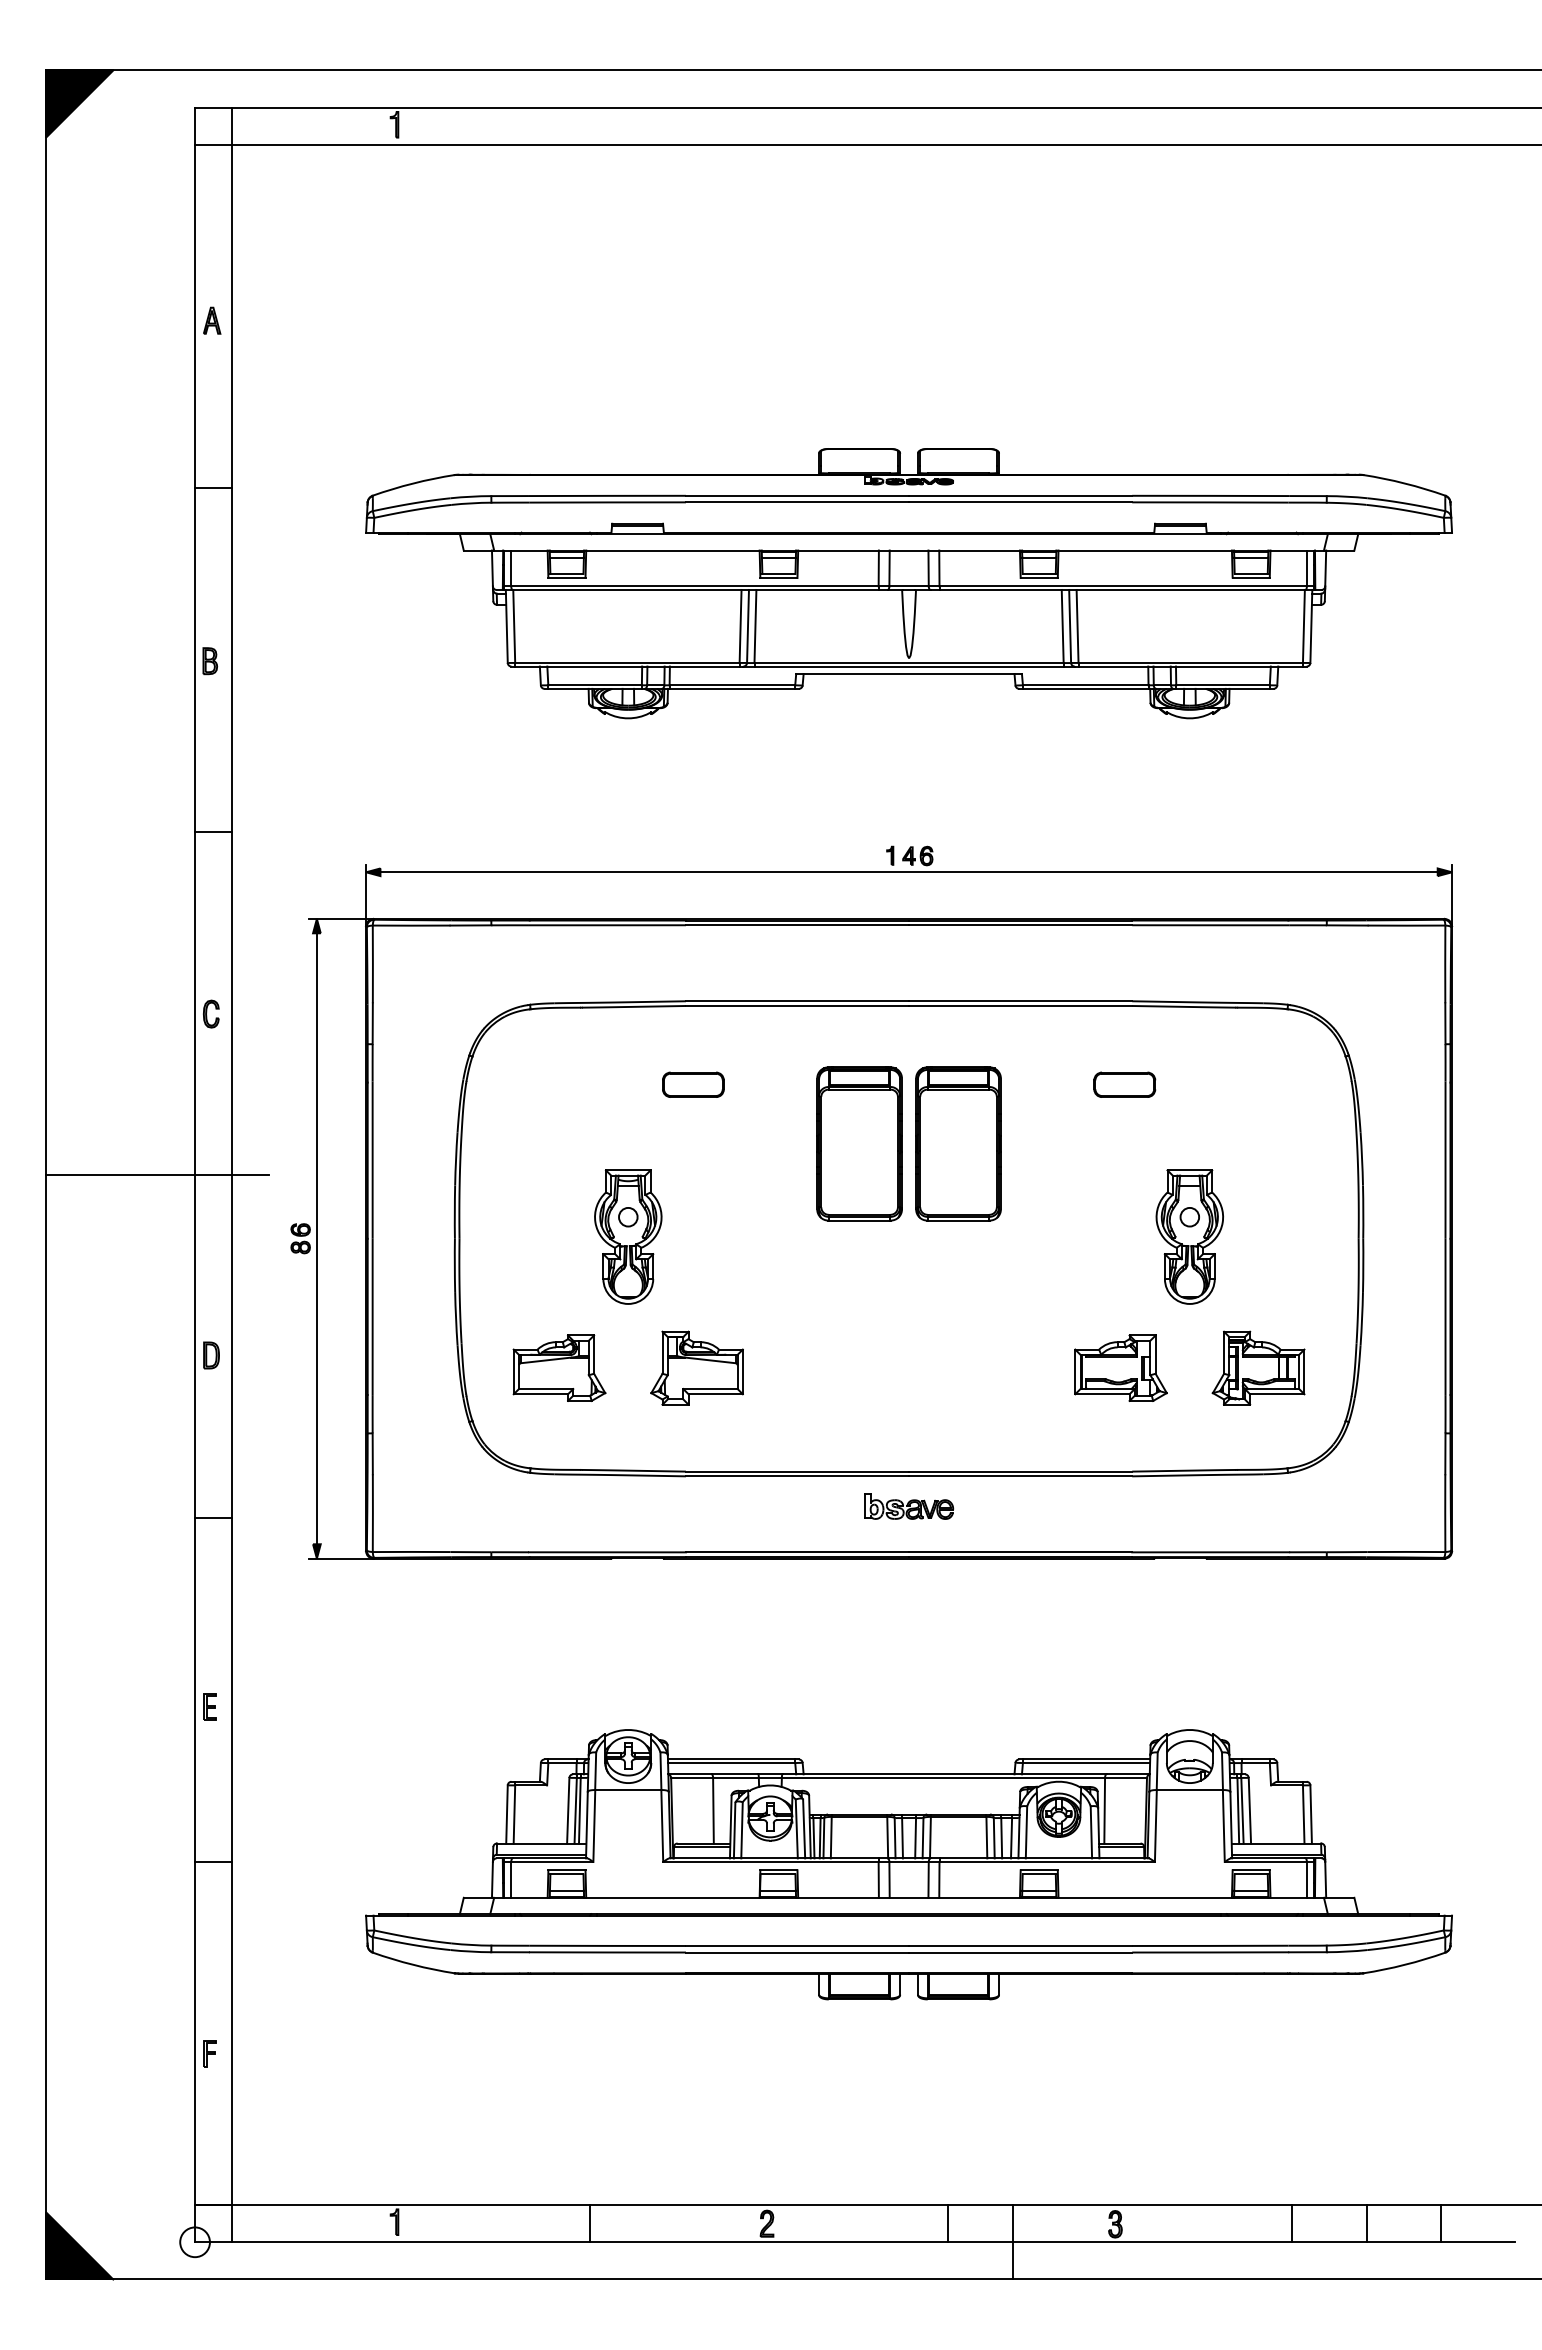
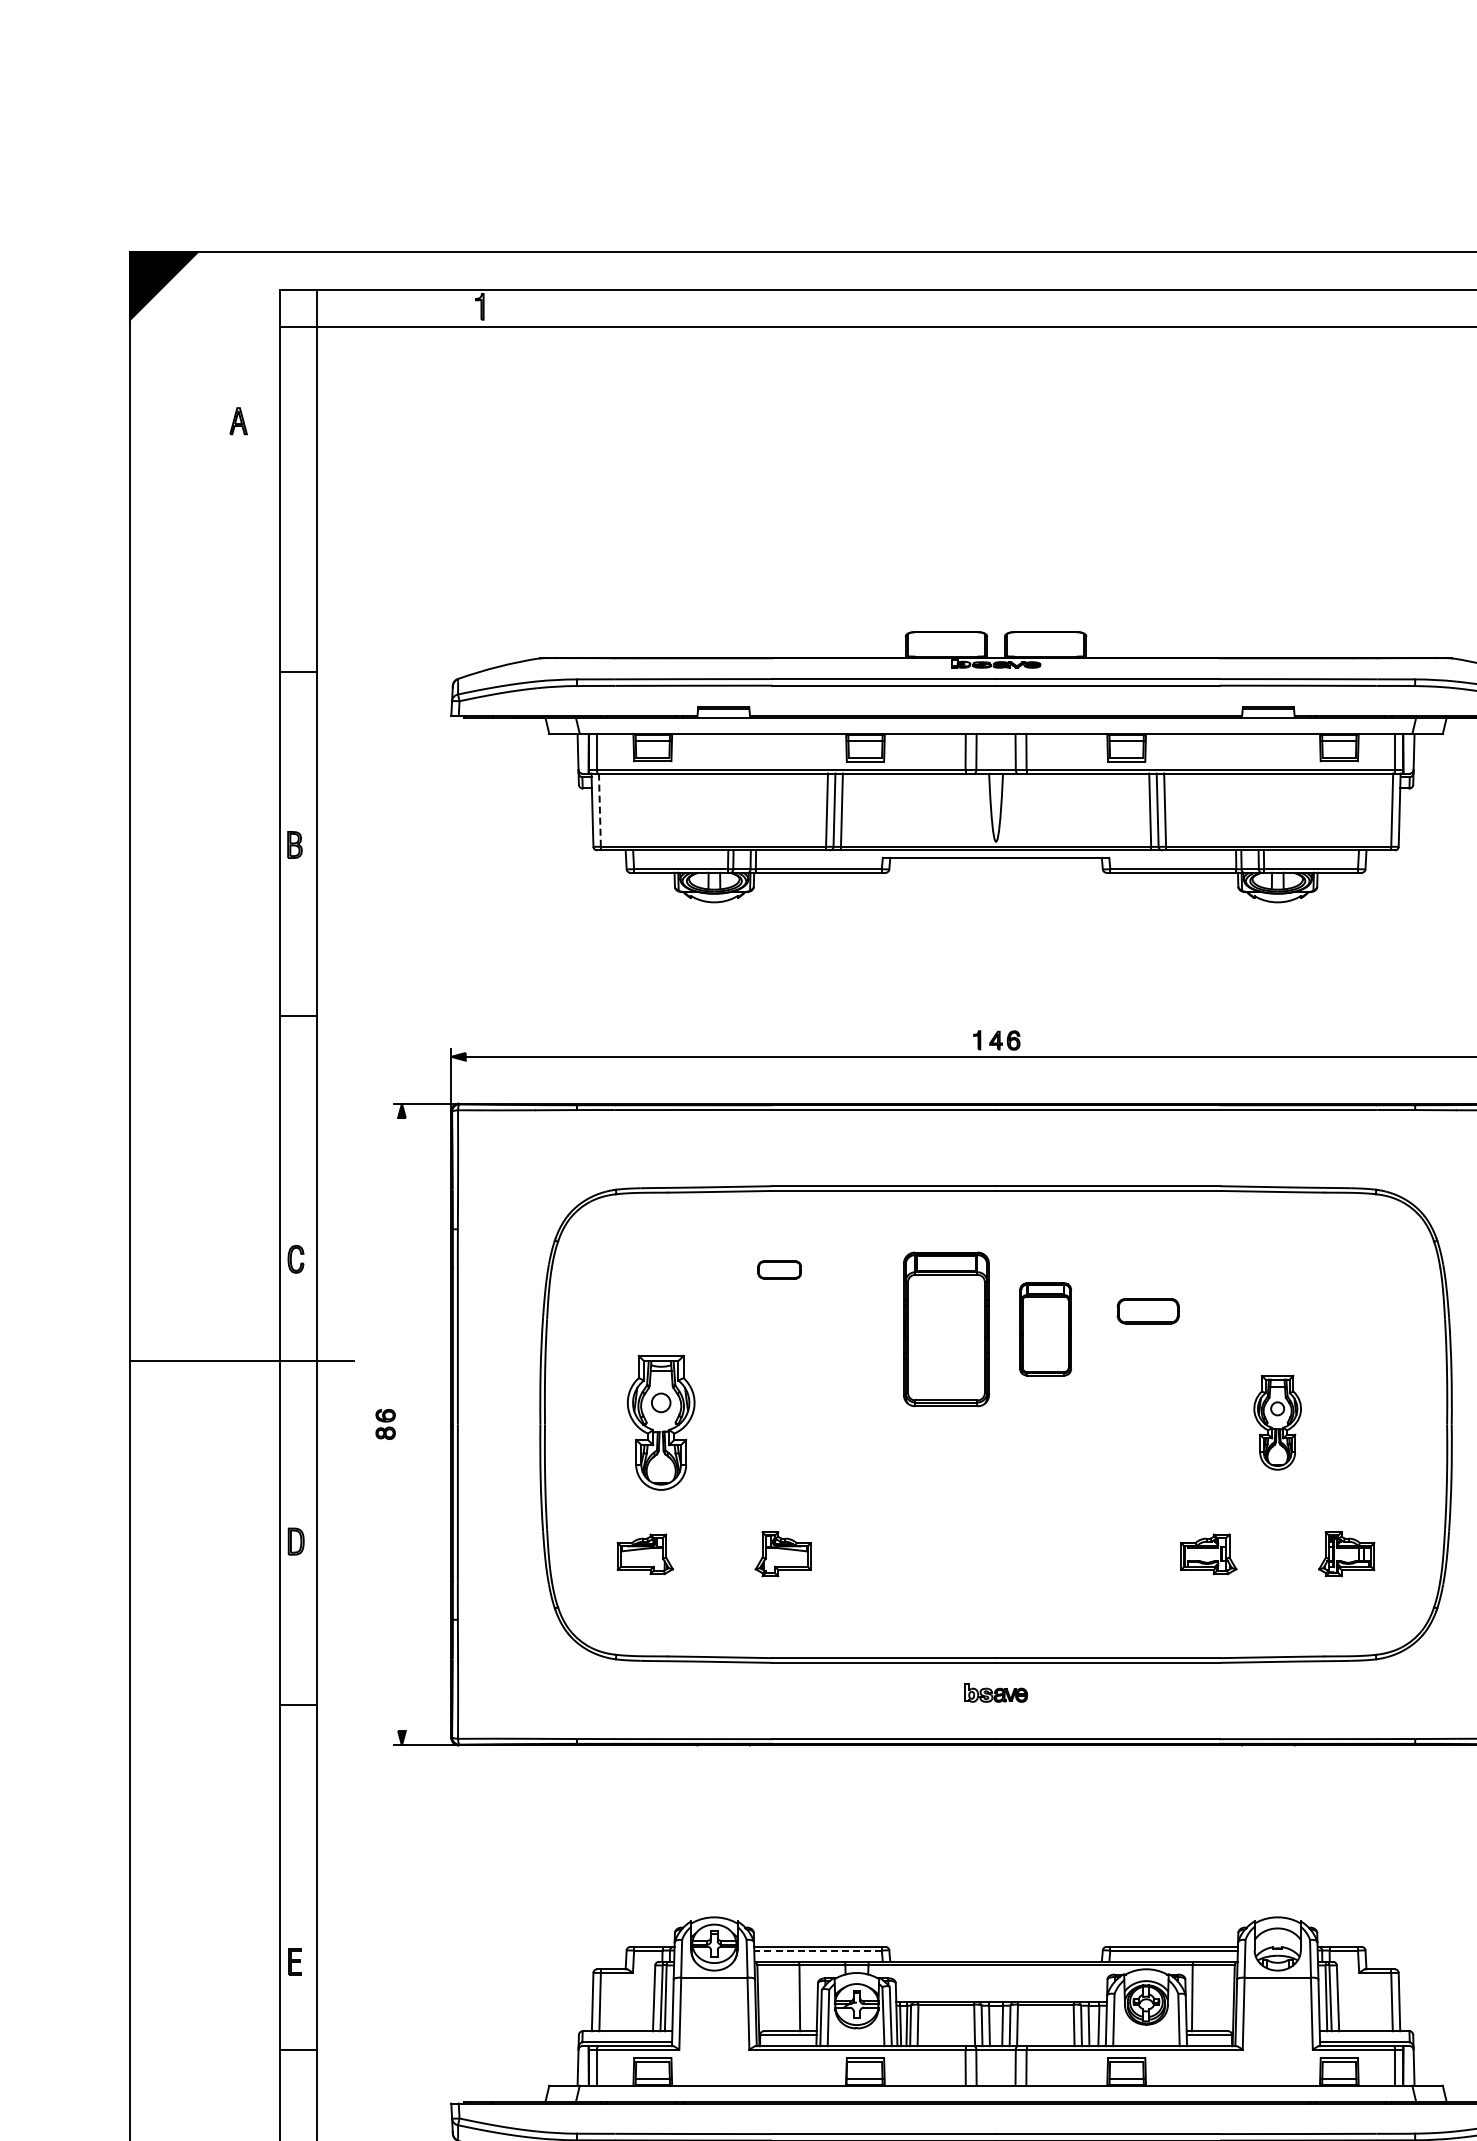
part: (212, 320) -> (239, 420), moved
line: (514, 626) -> (600, 810), solid -> dashed
part: (211, 1013) -> (296, 1258), moved
part: (693, 1084) -> (779, 1269), size x0.7
part: (1124, 1084) -> (1147, 1310), moved
part: (958, 1143) -> (1045, 1328), size x0.6
part: (628, 1236) -> (661, 1422), moved
part: (1189, 1236) -> (1277, 1422), size x0.7
line: (316, 1238) -> (401, 1424), removed
part: (559, 1367) -> (645, 1553), size x0.6
part: (696, 1367) -> (782, 1553), size x0.6
part: (1120, 1367) -> (1208, 1553), size x0.6
part: (1258, 1367) -> (1346, 1553), size x0.6
part: (909, 1506) -> (996, 1693), size x0.7
part: (209, 1706) -> (294, 1961), moved
line: (731, 1763) -> (817, 1950), solid -> dashed

